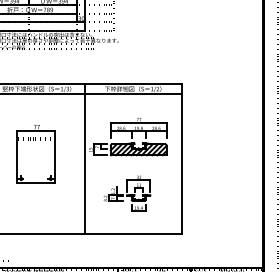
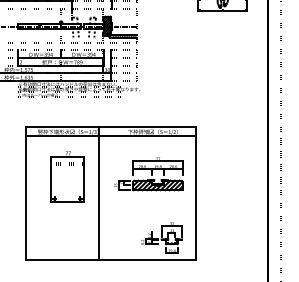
part: (36, 153) -> (67, 176), moved
line: (84, 158) -> (98, 193), moved
part: (126, 193) -> (161, 237), moved

